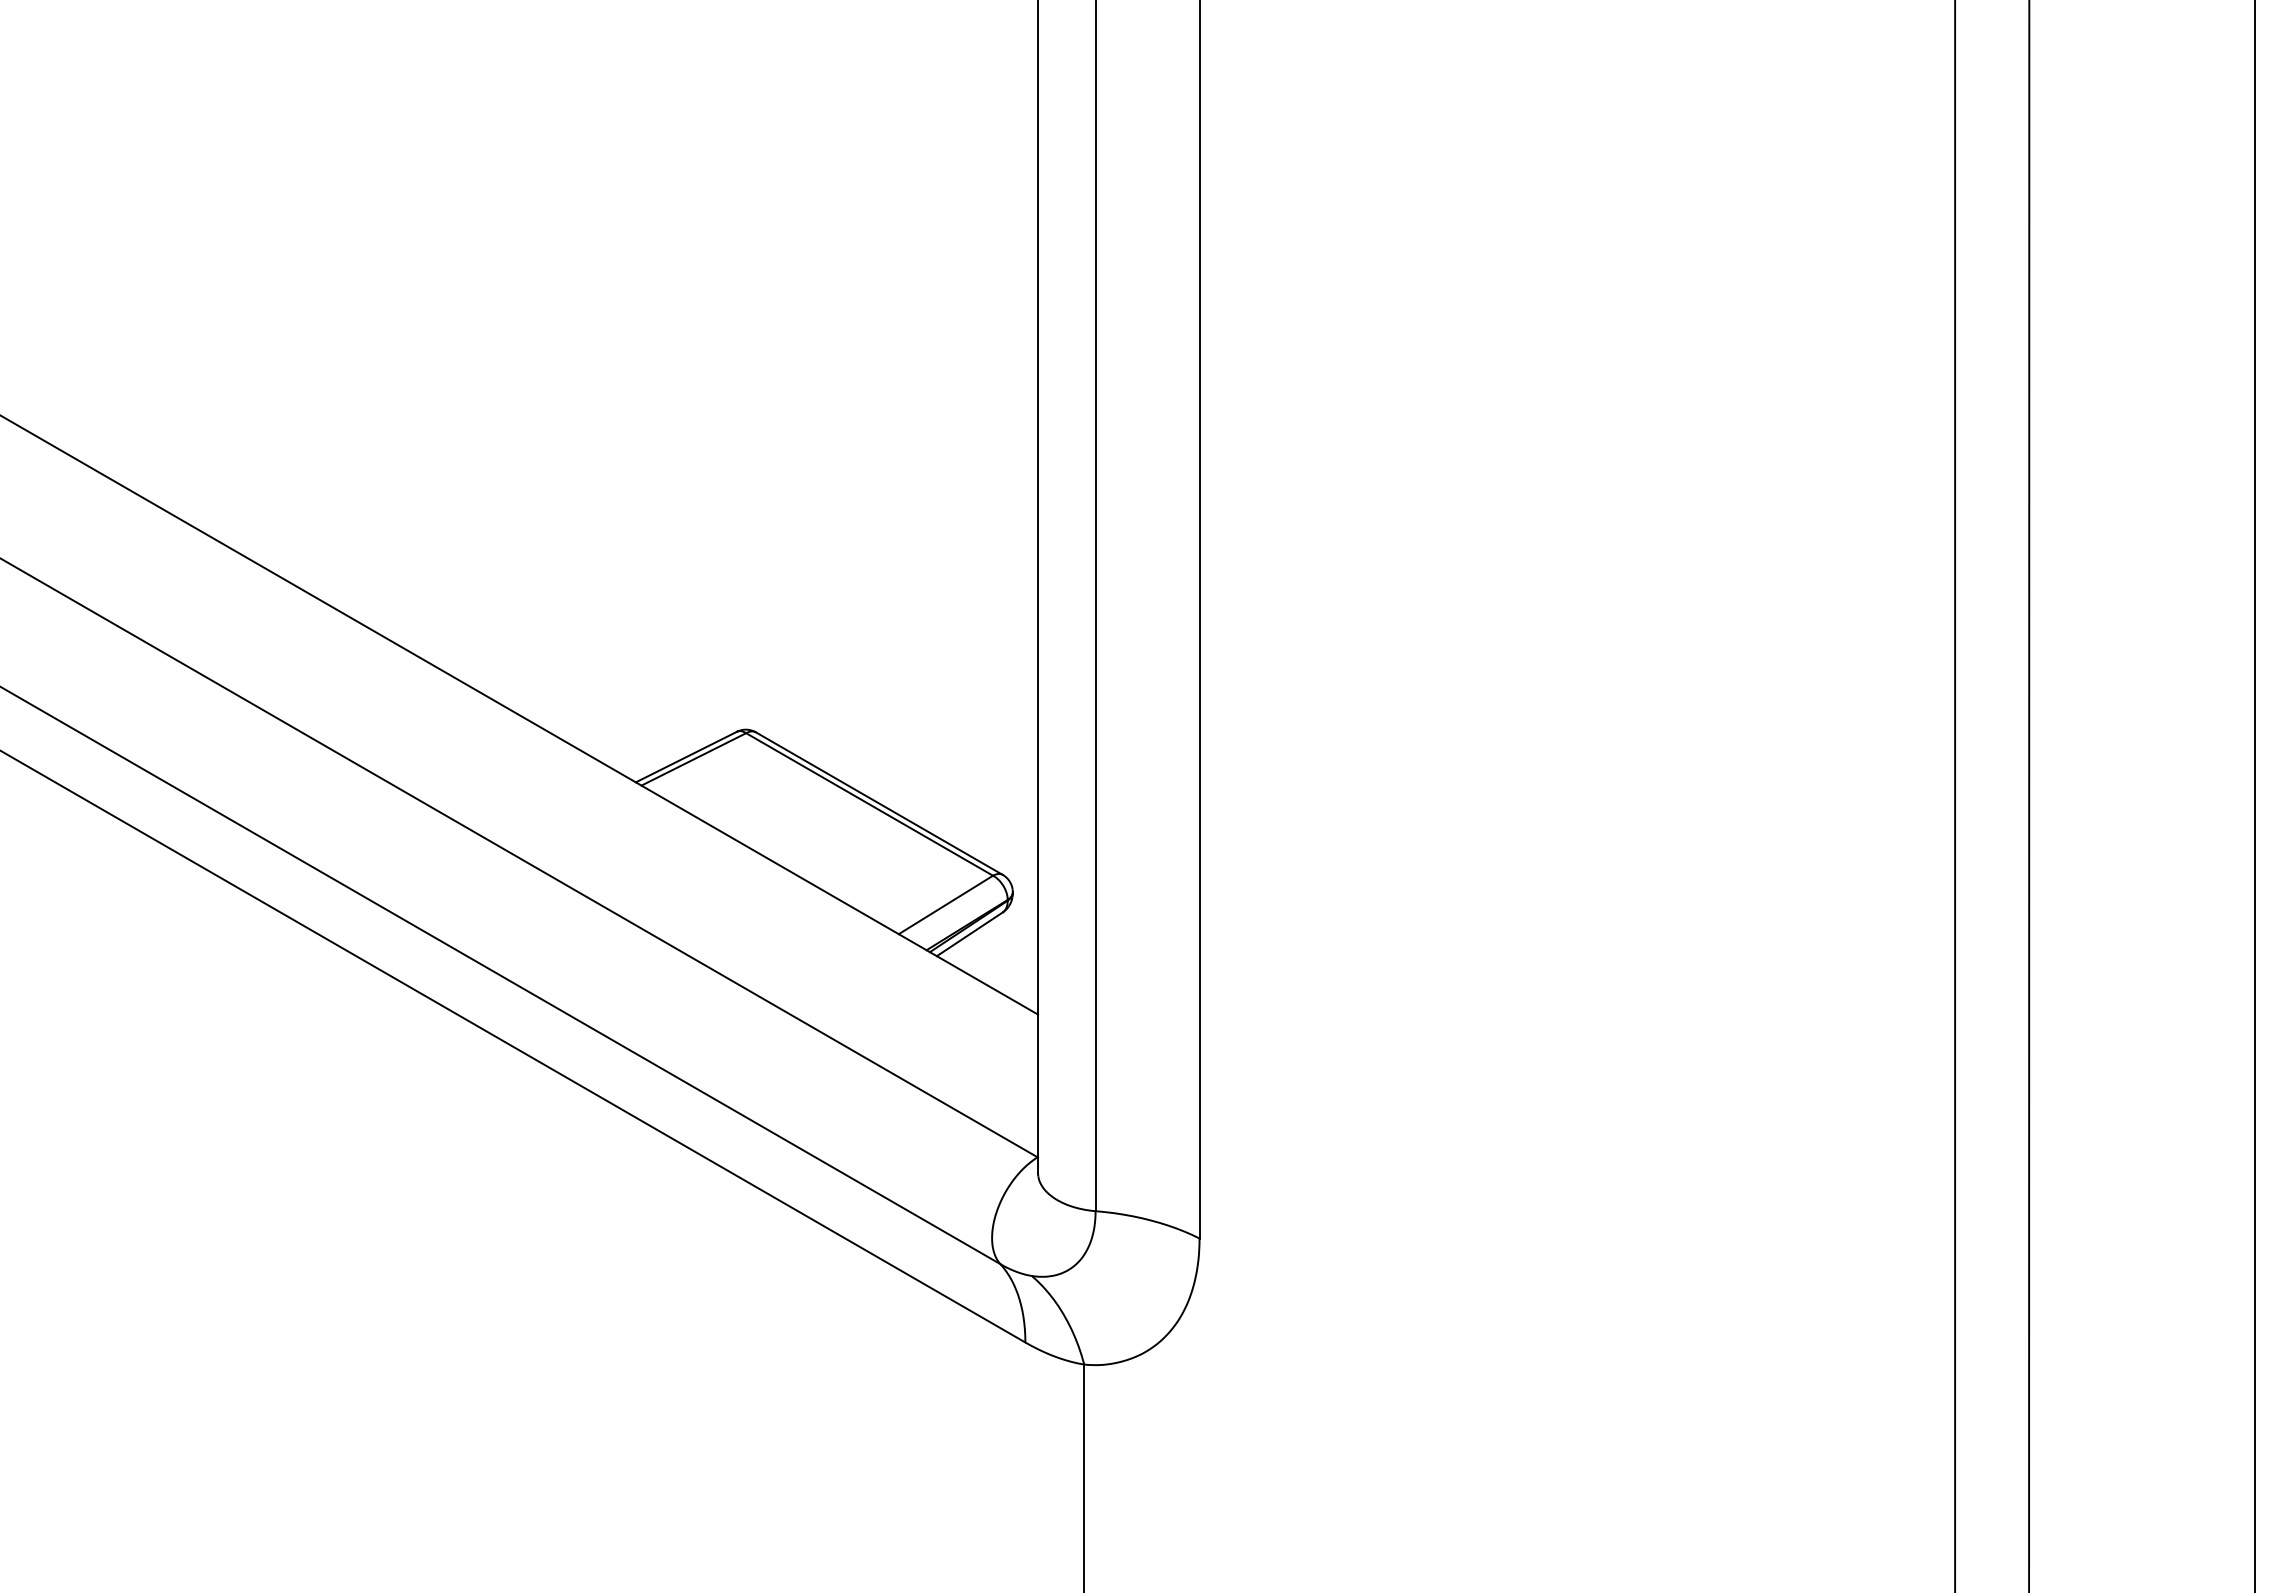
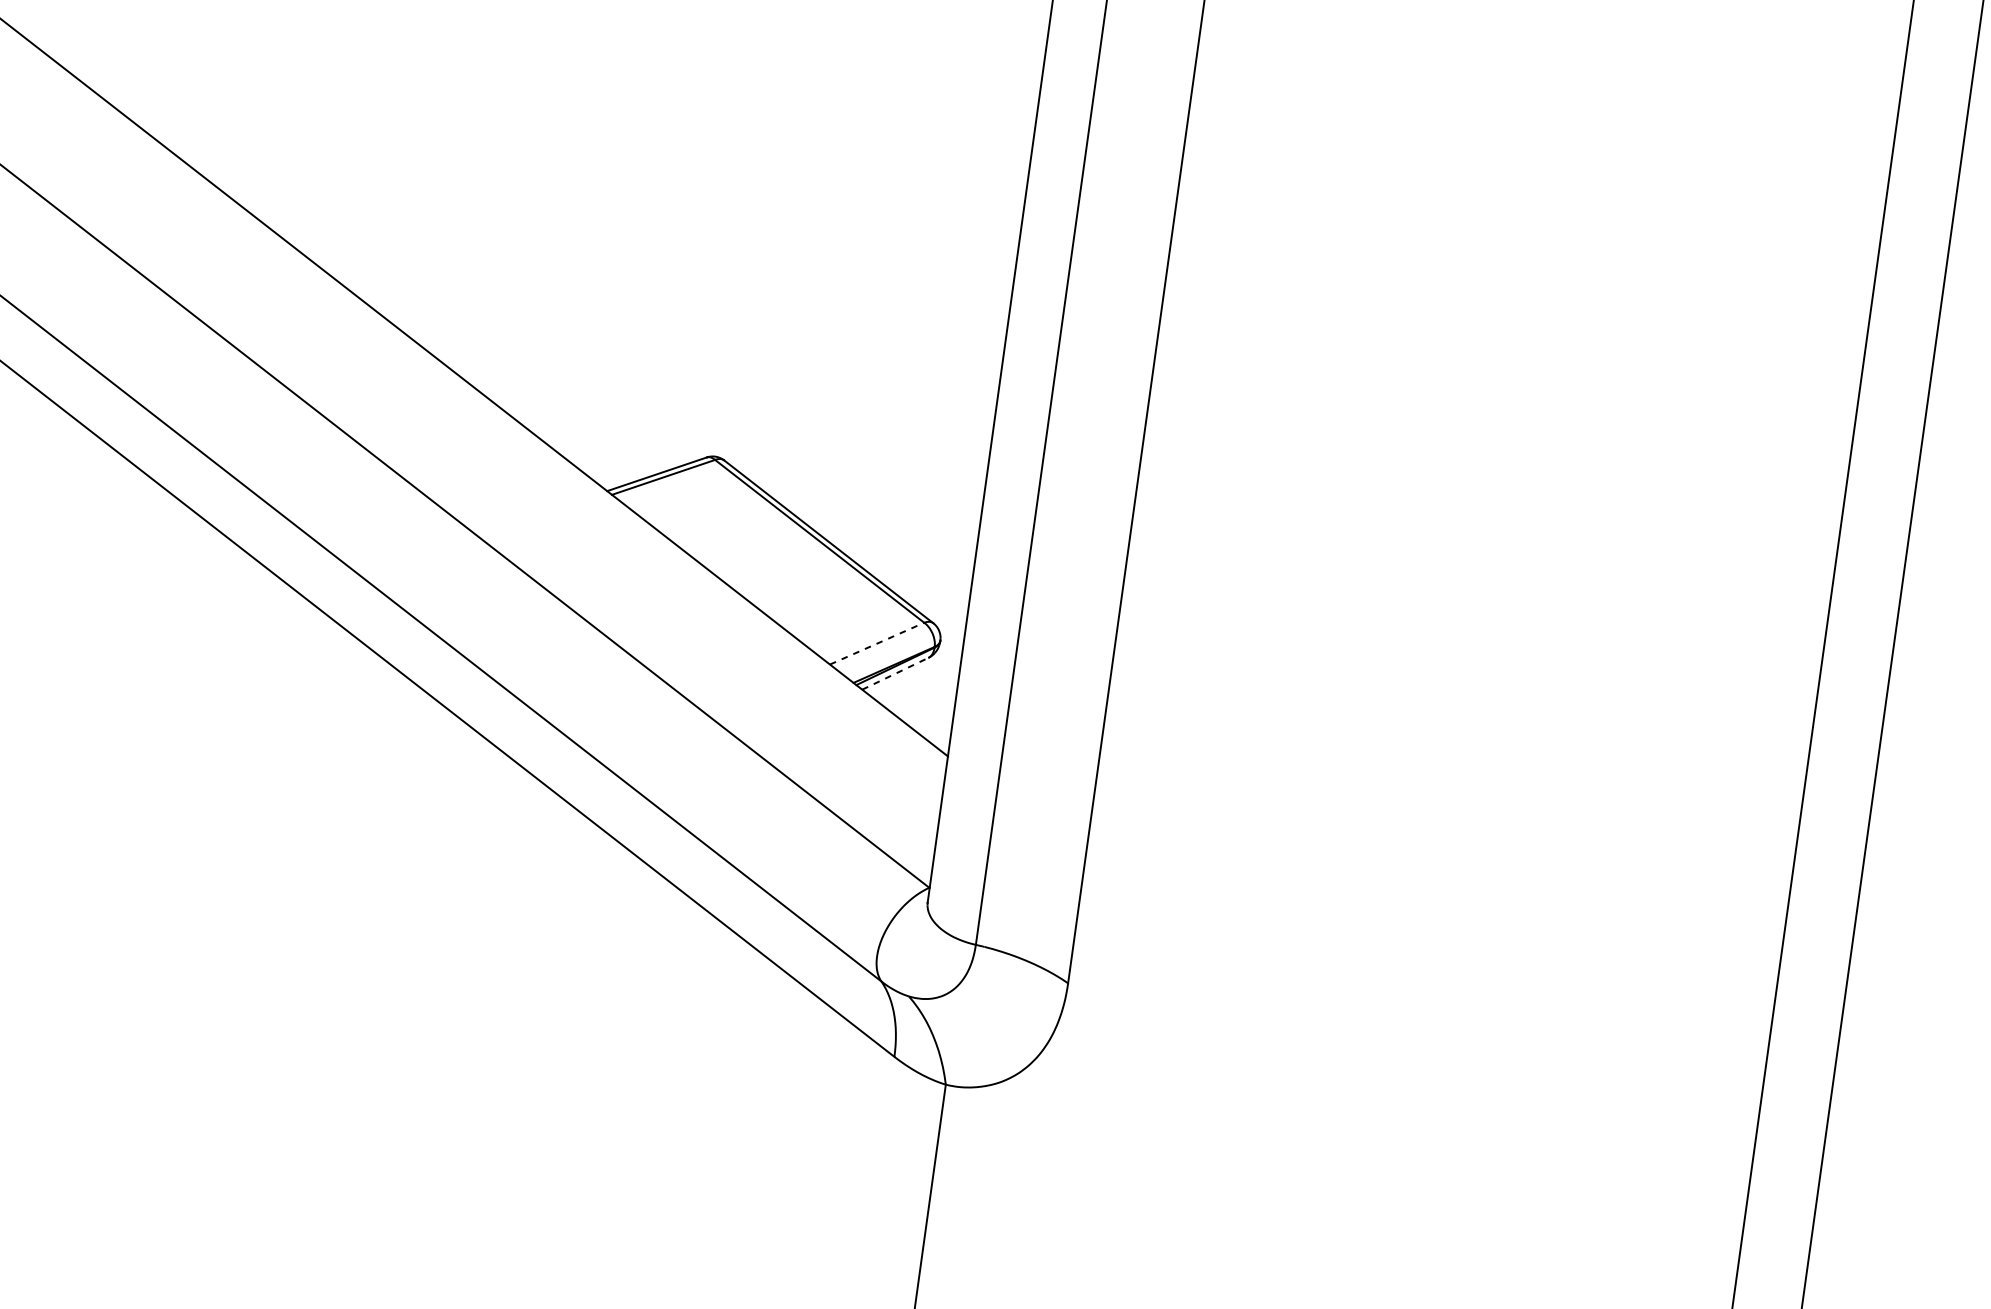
line: (946, 904) -> (877, 643), solid -> dashed
line: (970, 934) -> (895, 674), solid -> dashed

